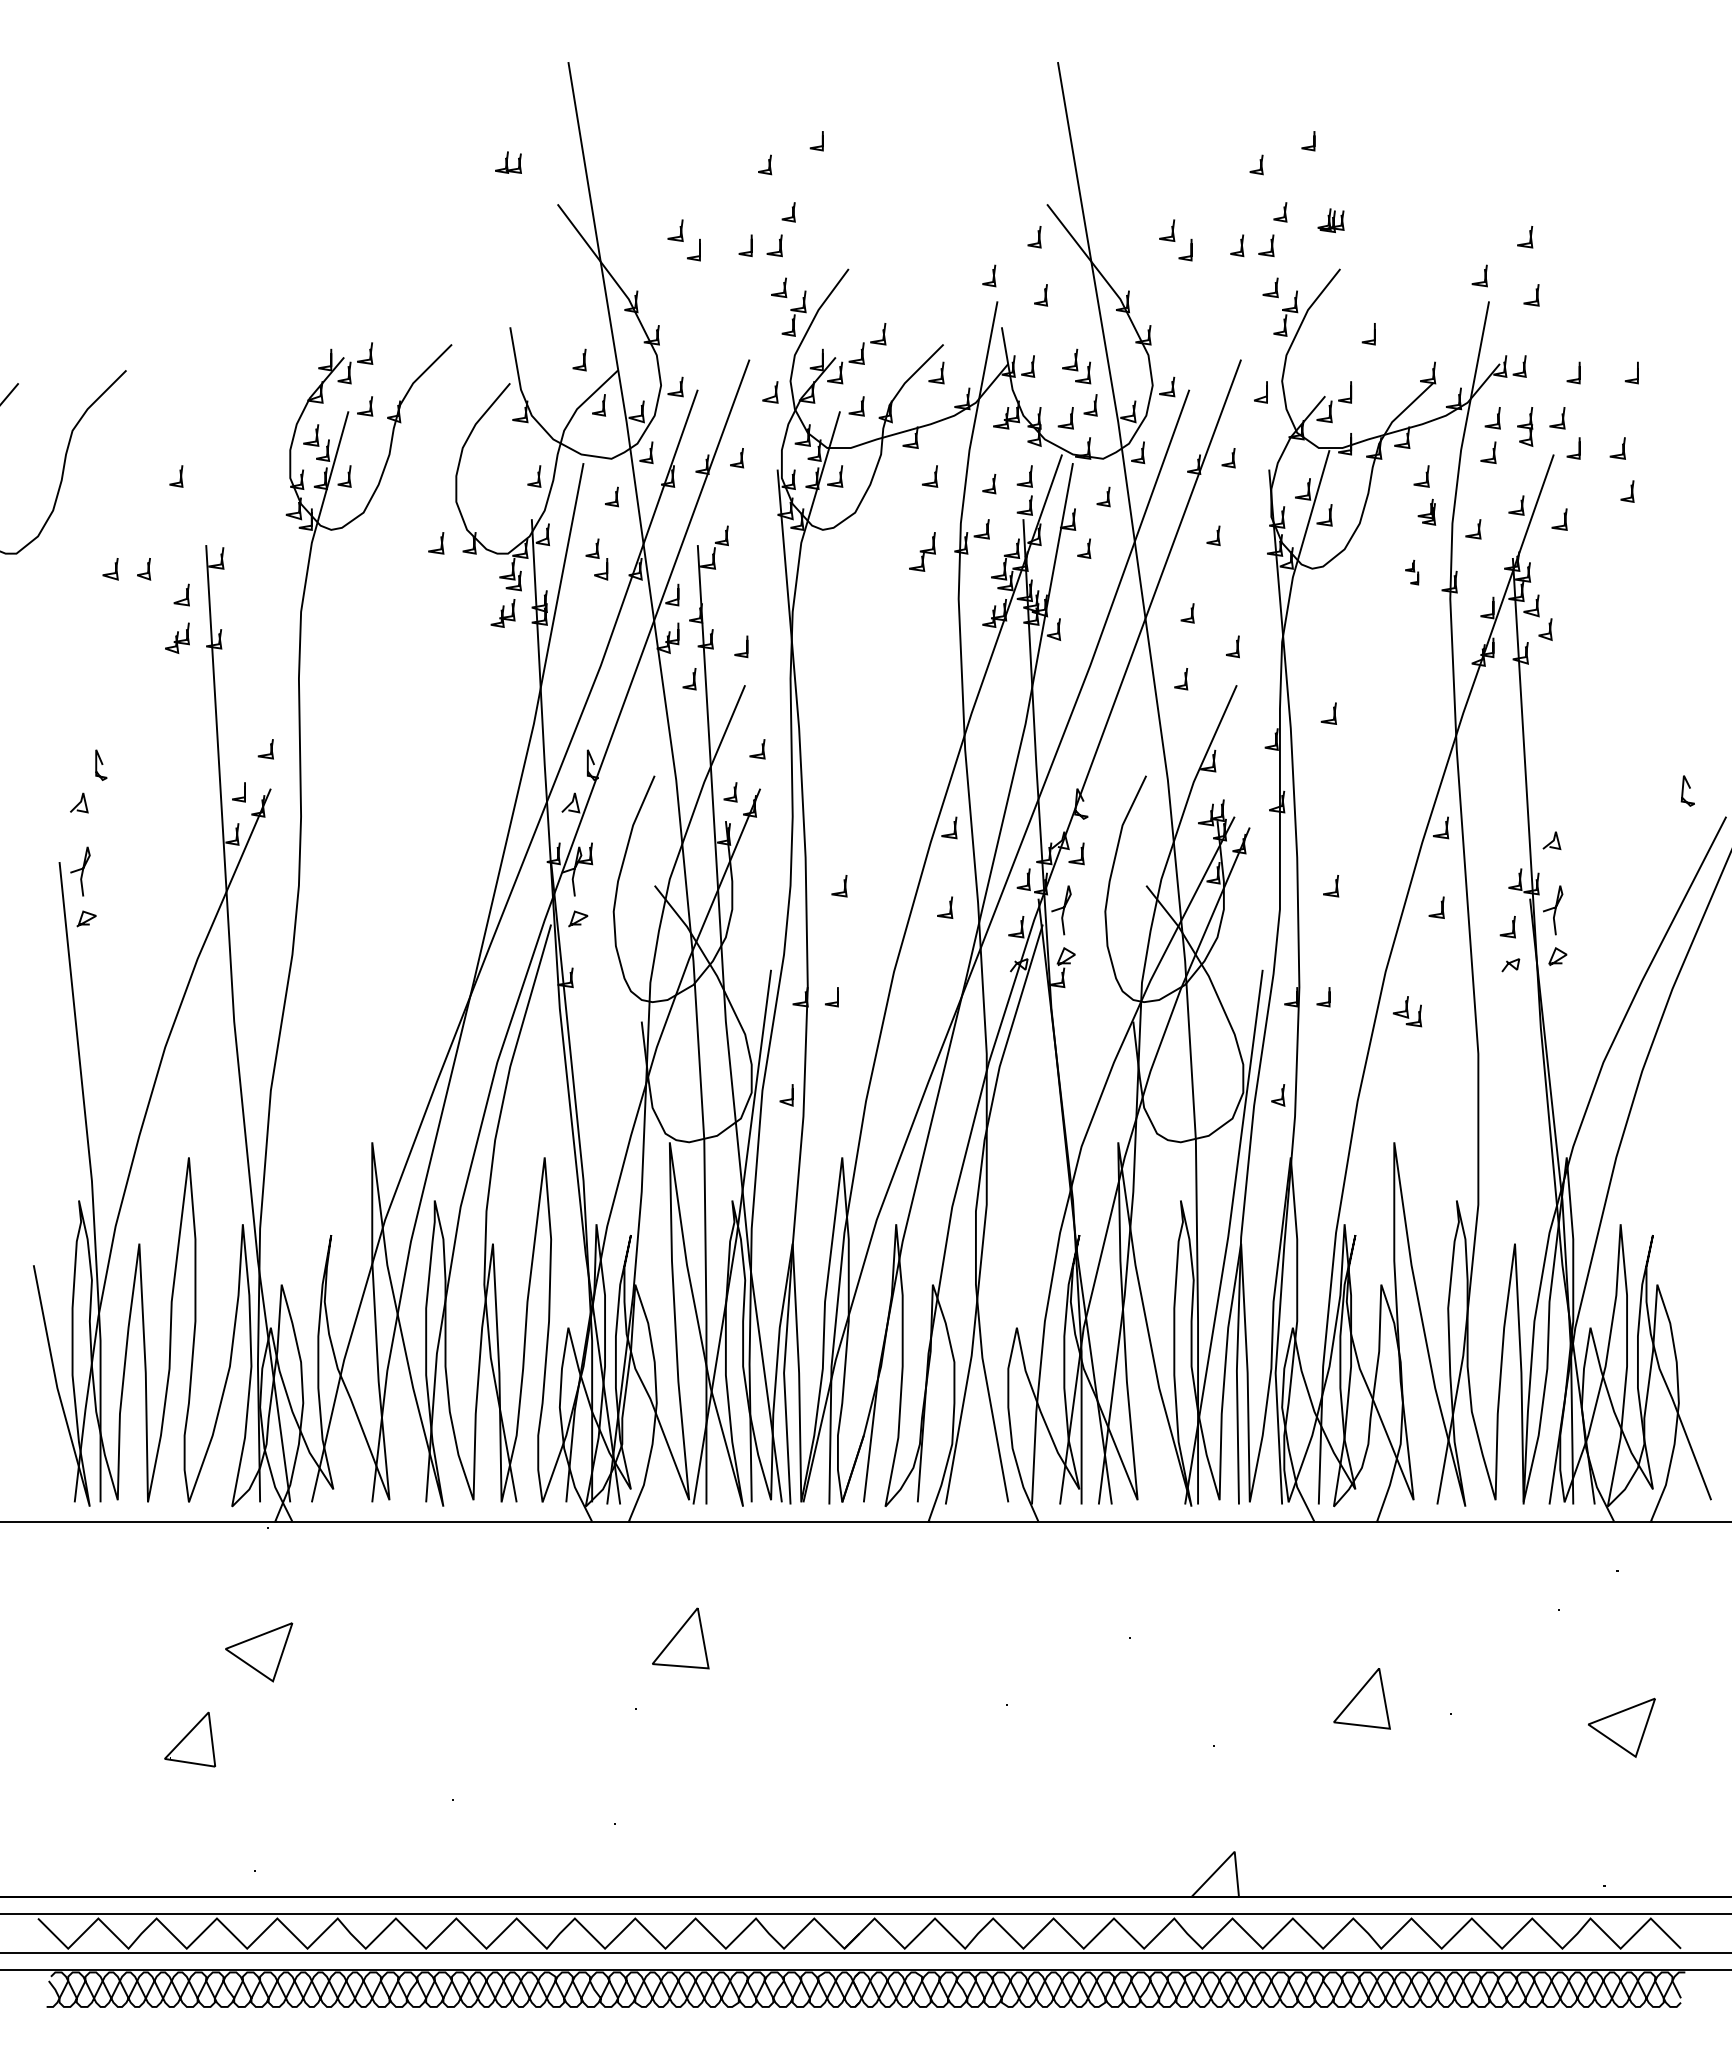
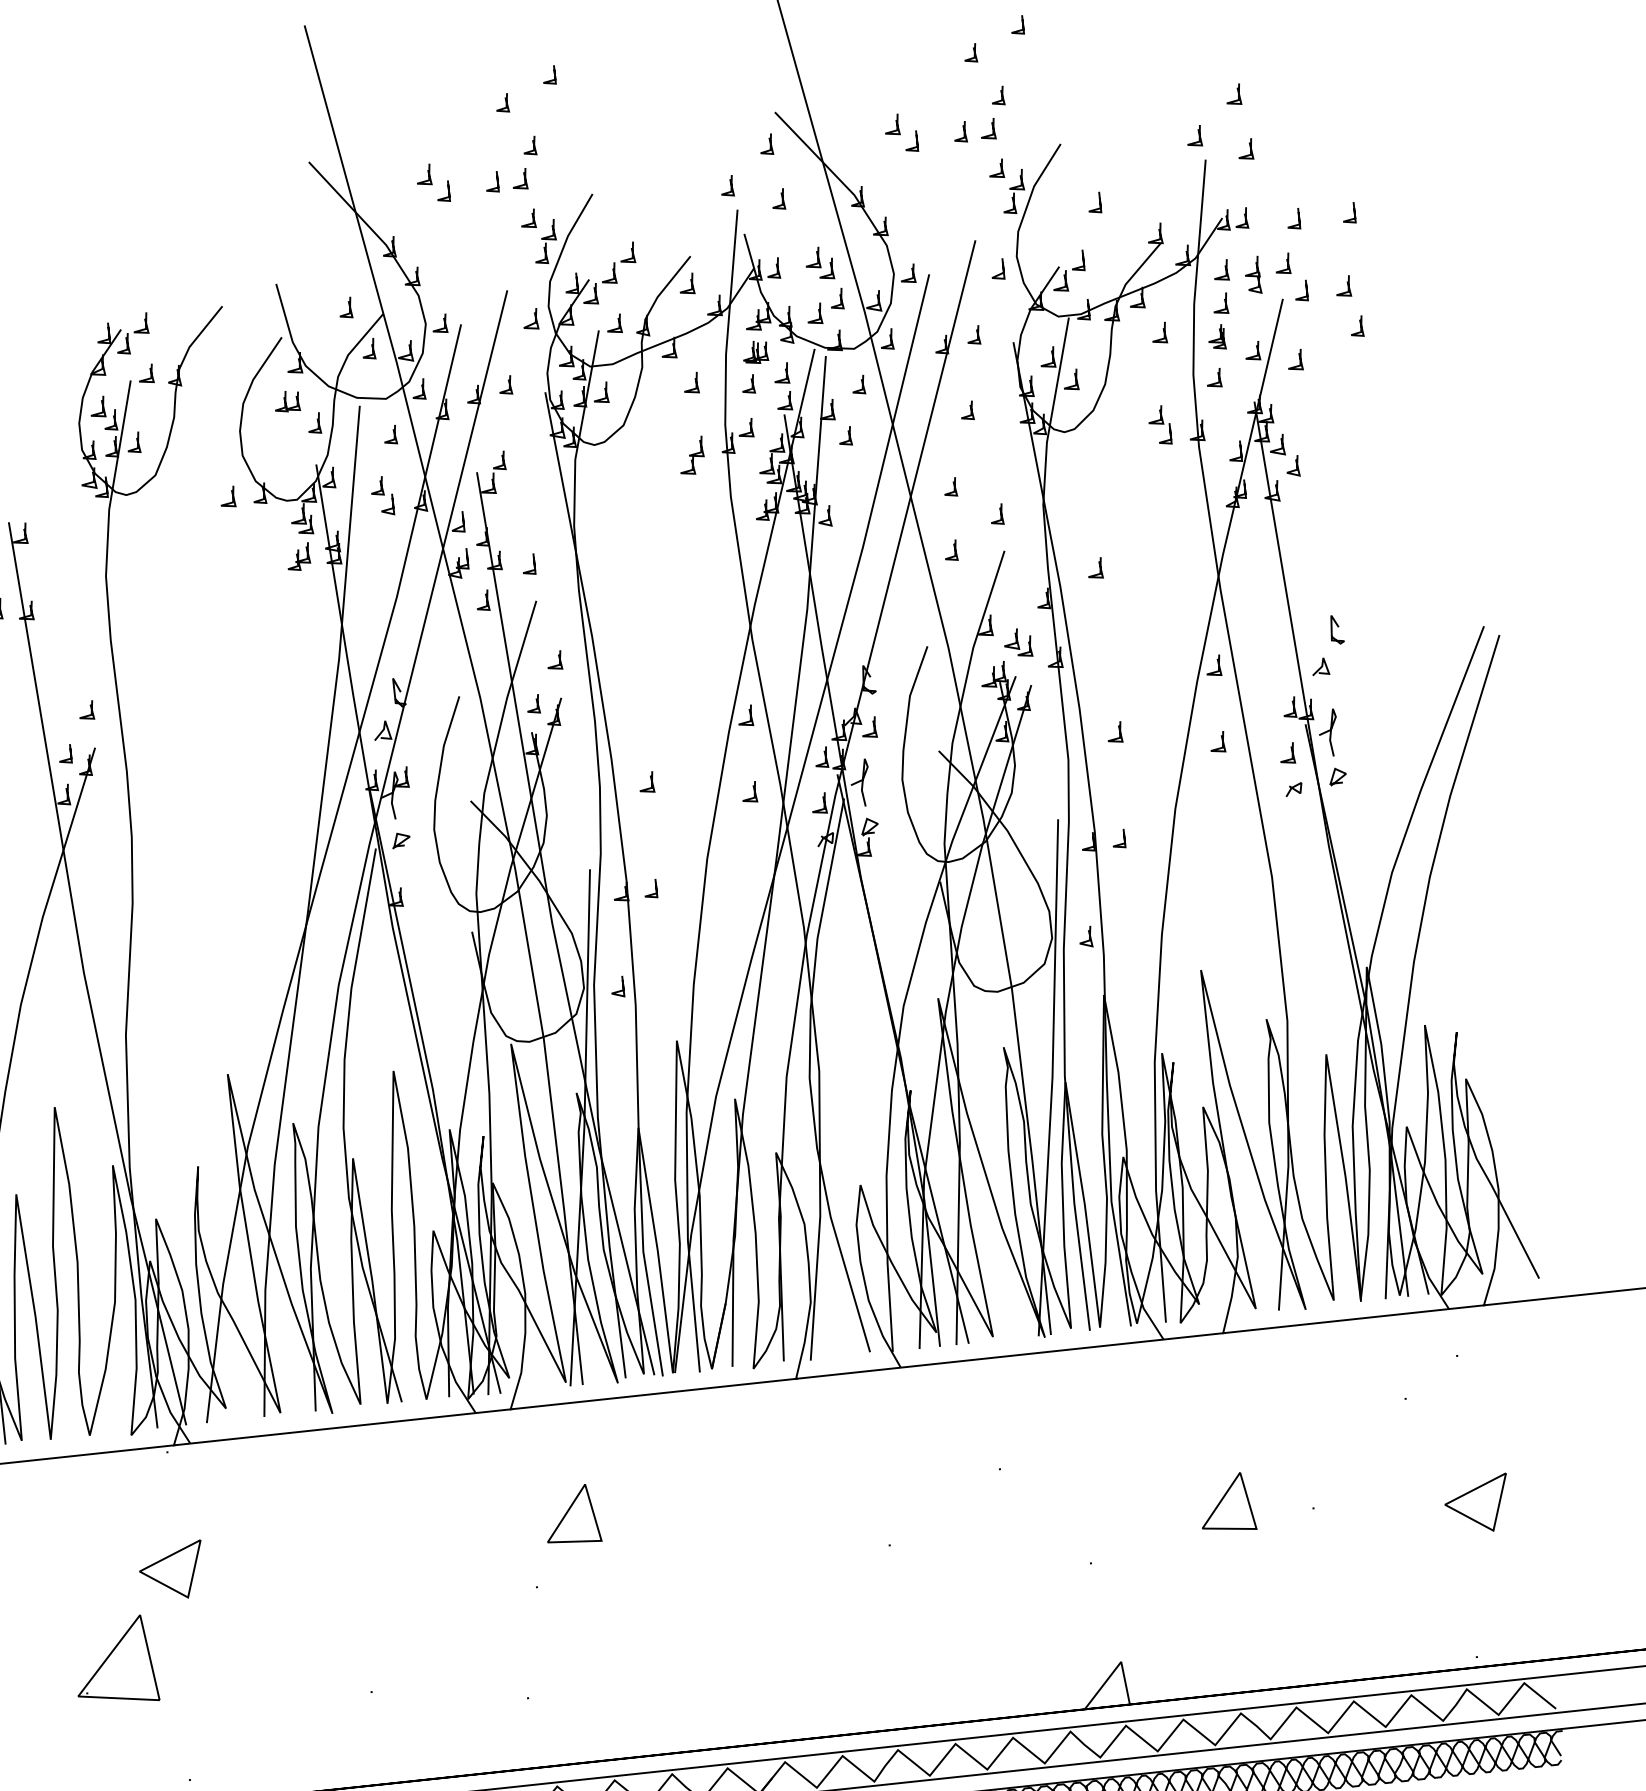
part: (508, 162) -> (287, 401), moved
part: (1330, 220) -> (754, 352), moved
part: (1426, 511) -> (1216, 336), moved
part: (1411, 572) -> (1159, 425), size x1.67
curve: (1689, 788) -> (1337, 627), moved
part: (1407, 1011) -> (1017, 643), moved
part: (189, 1739) -> (114, 1661), size x1.67

